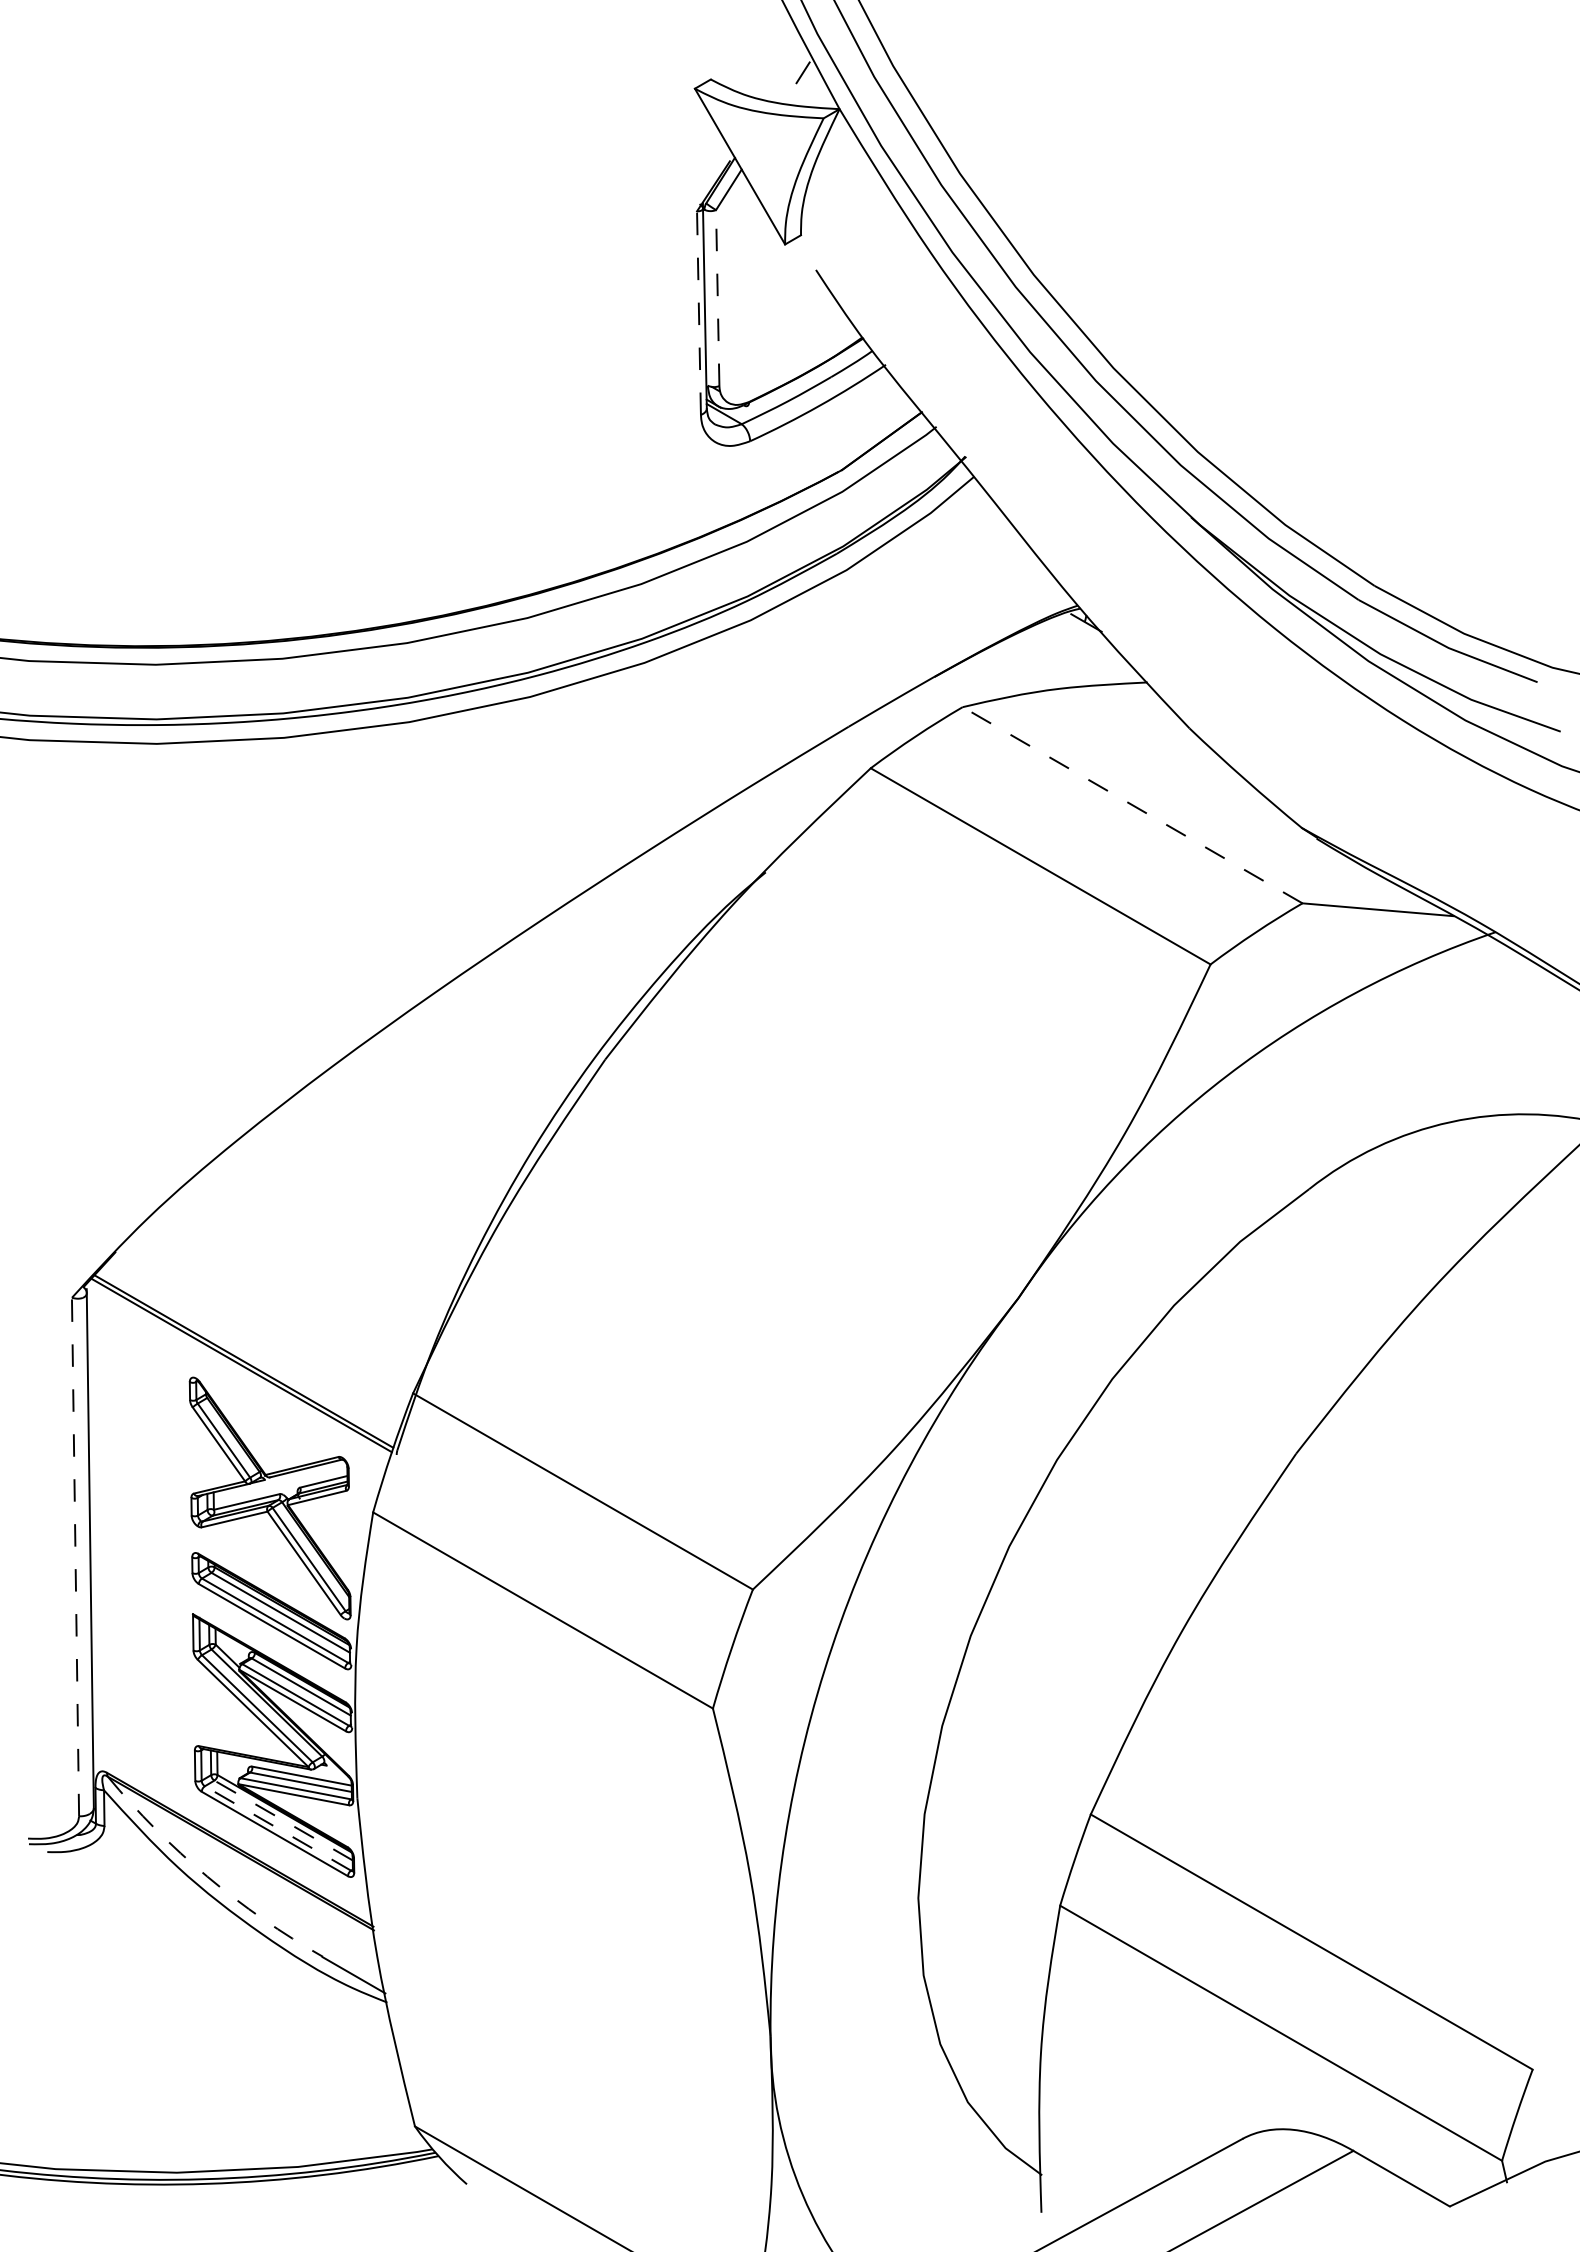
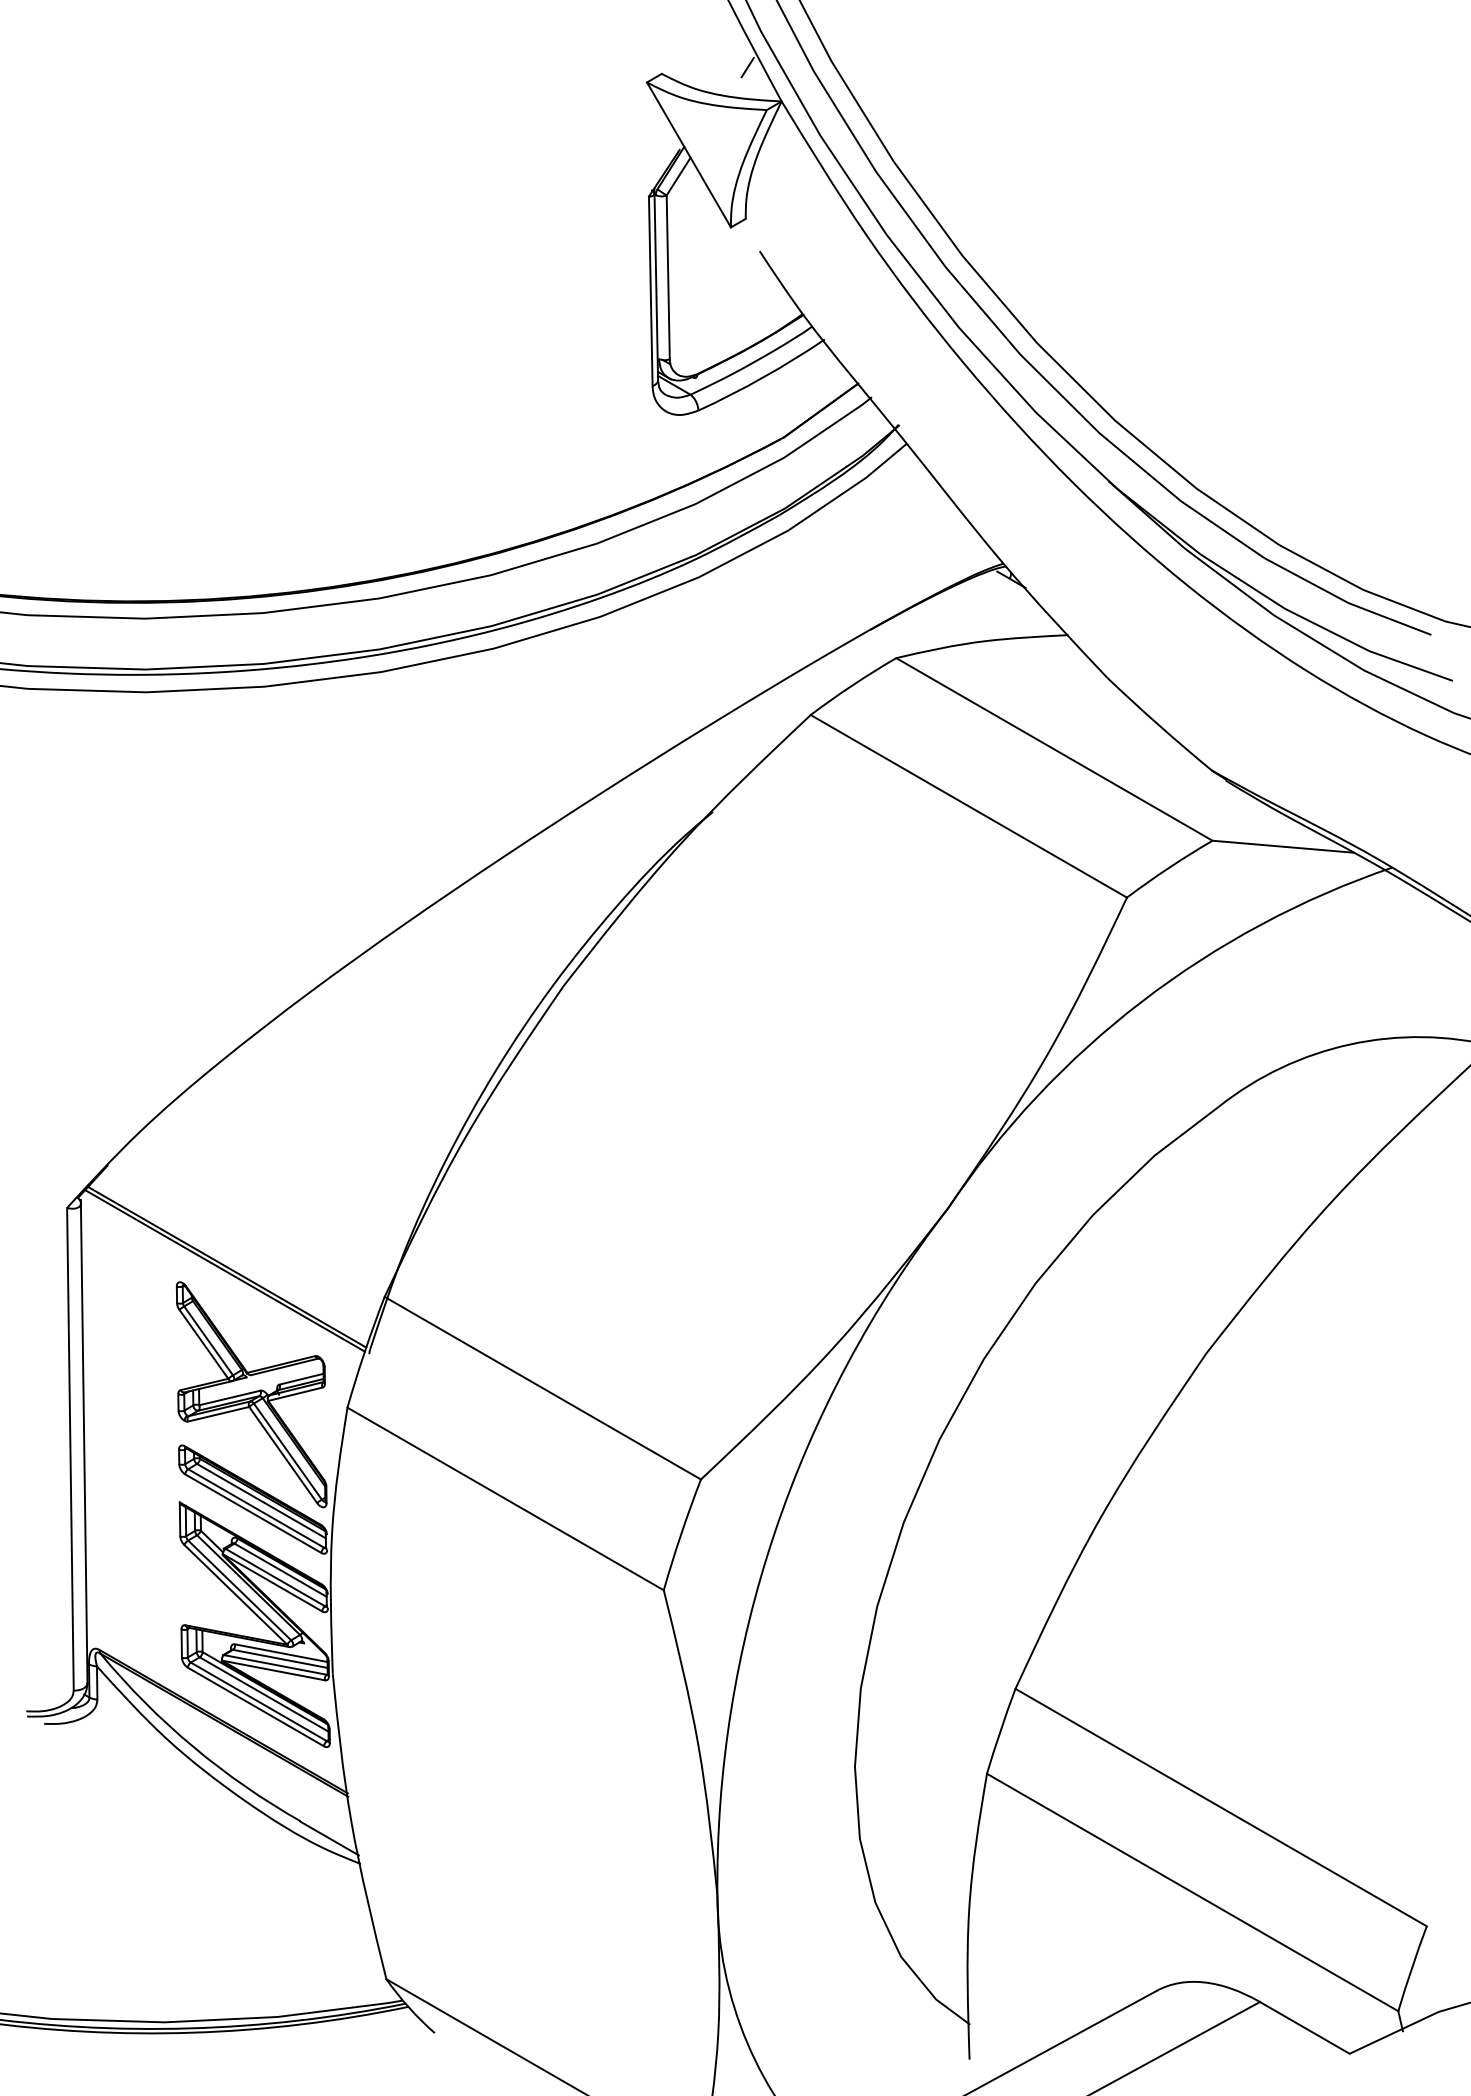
line: (718, 298) -> (668, 277), dashed -> solid
line: (698, 313) -> (650, 291), dashed -> solid
line: (1132, 805) -> (1054, 749), dashed -> solid
line: (75, 1556) -> (70, 1448), dashed -> solid
line: (282, 1820) -> (263, 1694), dashed -> solid
line: (277, 1828) -> (258, 1701), dashed -> solid
arc: (207, 1876) -> (193, 1746), dashed -> solid

